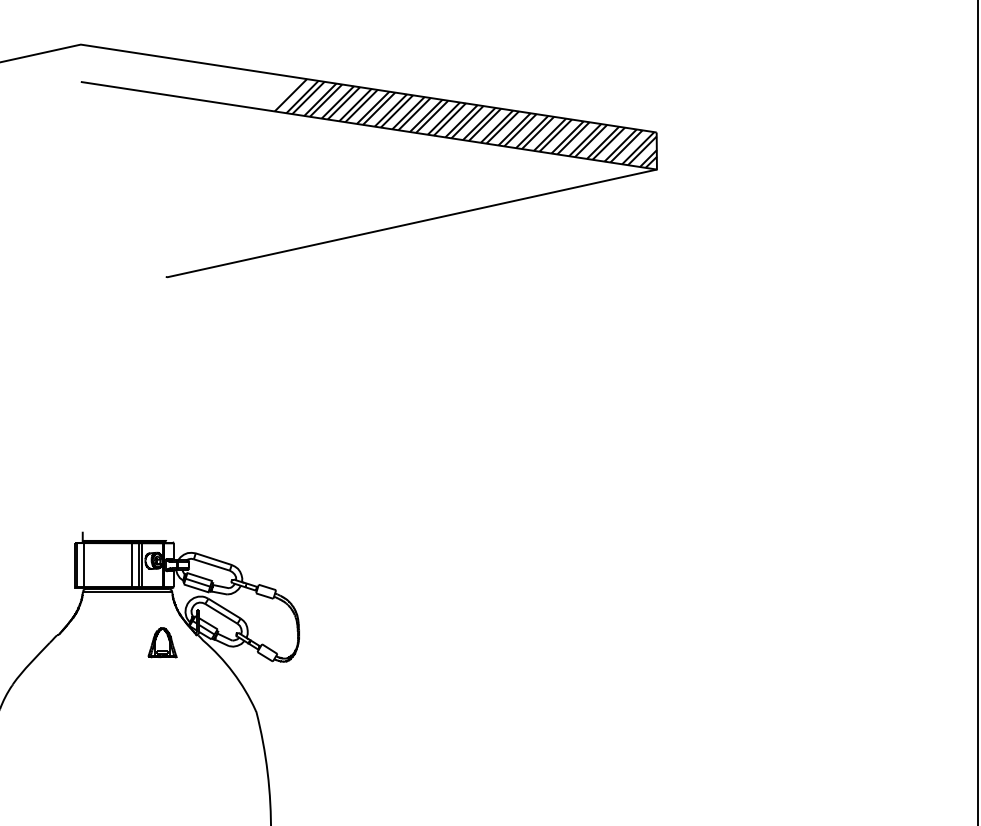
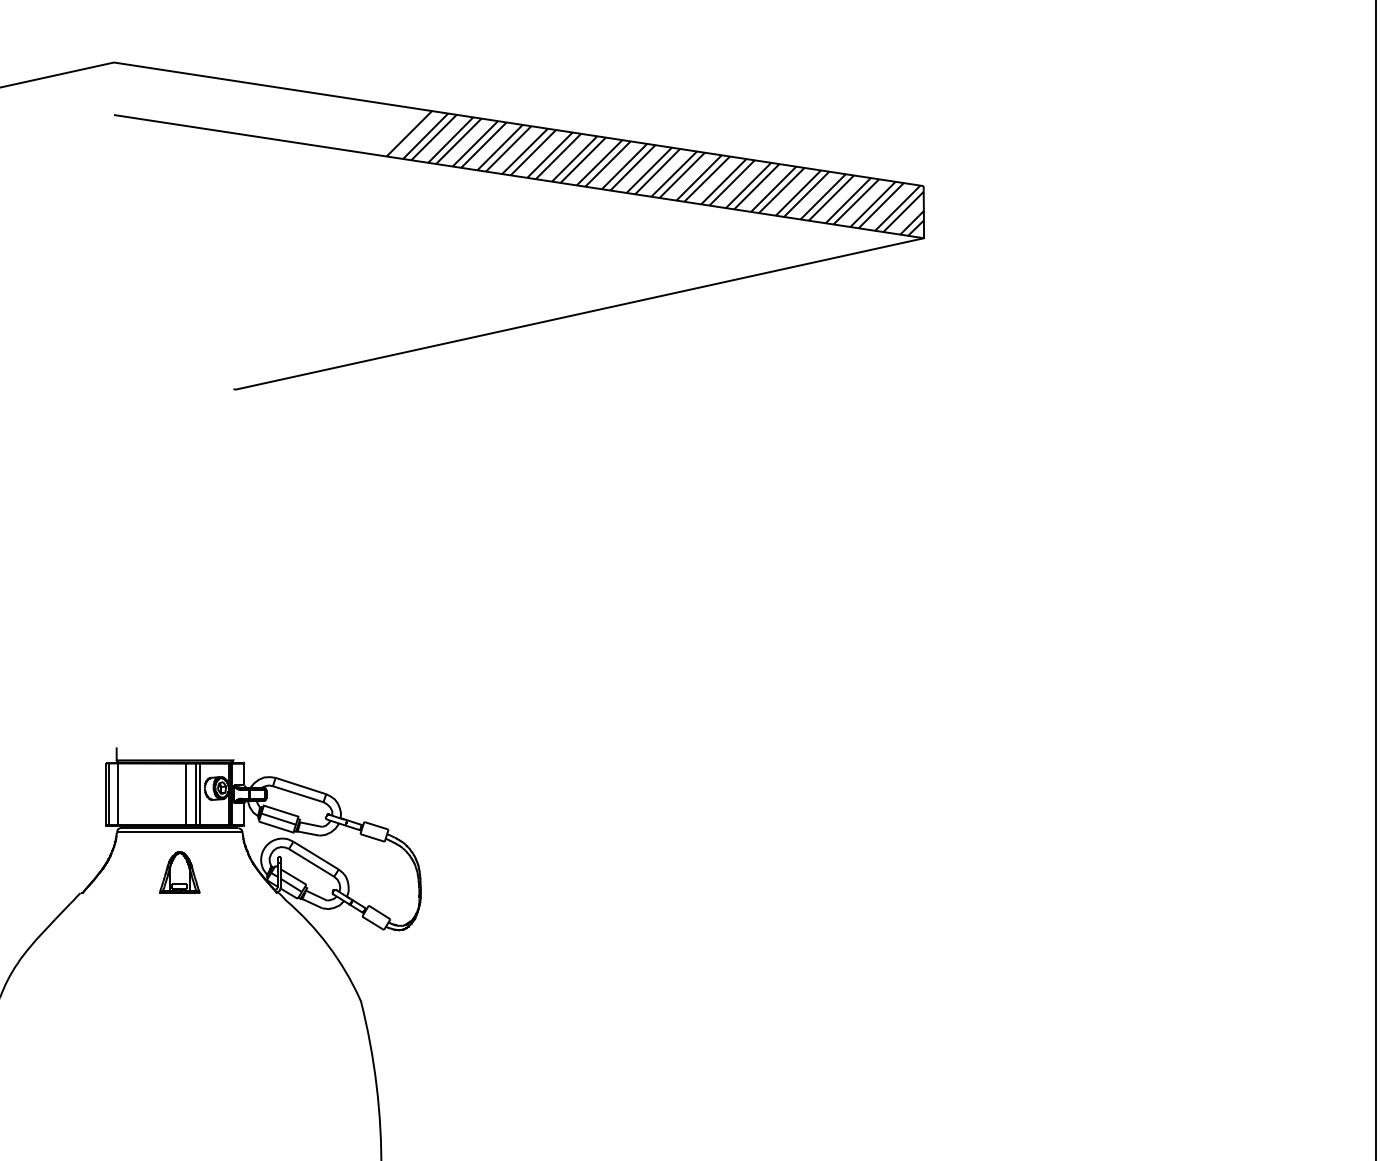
part: (162, 642) -> (179, 872), moved

